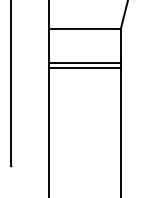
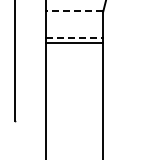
line: (84, 29) -> (74, 11), solid -> dashed
line: (84, 63) -> (74, 38), solid -> dashed

